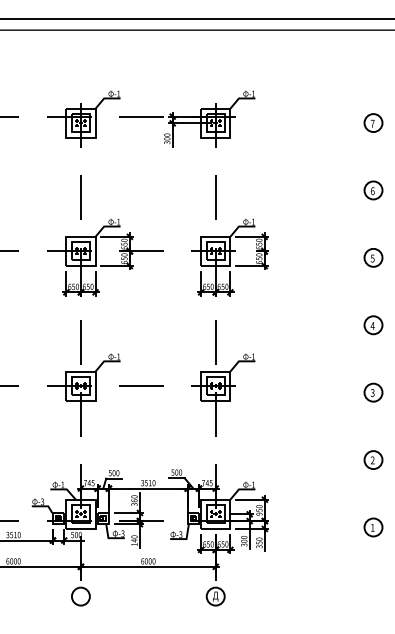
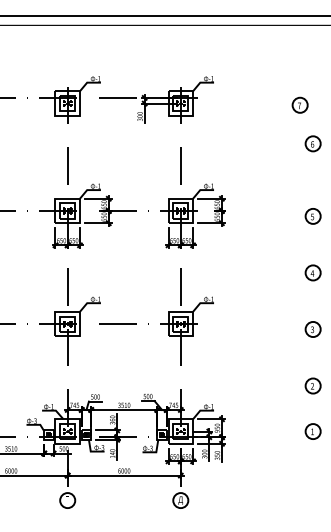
part: (372, 122) -> (299, 104), moved
part: (372, 190) -> (312, 143), moved
part: (372, 527) -> (312, 431), moved

